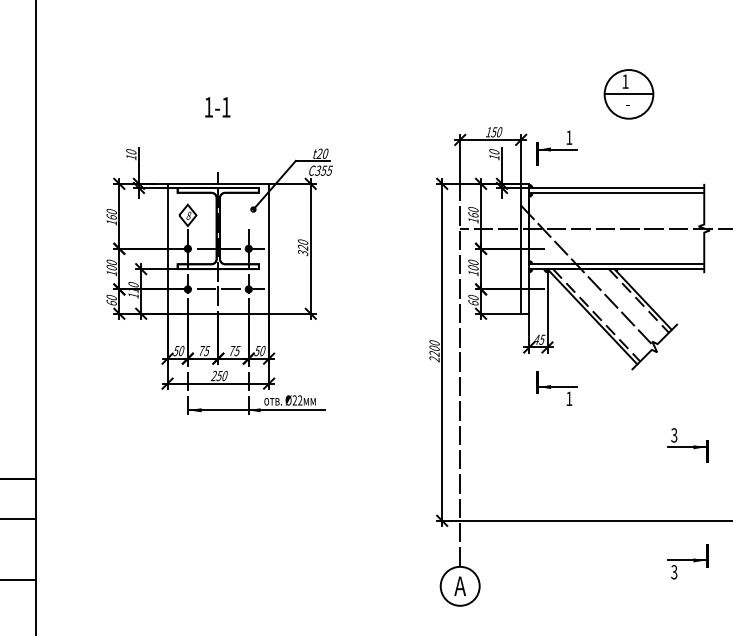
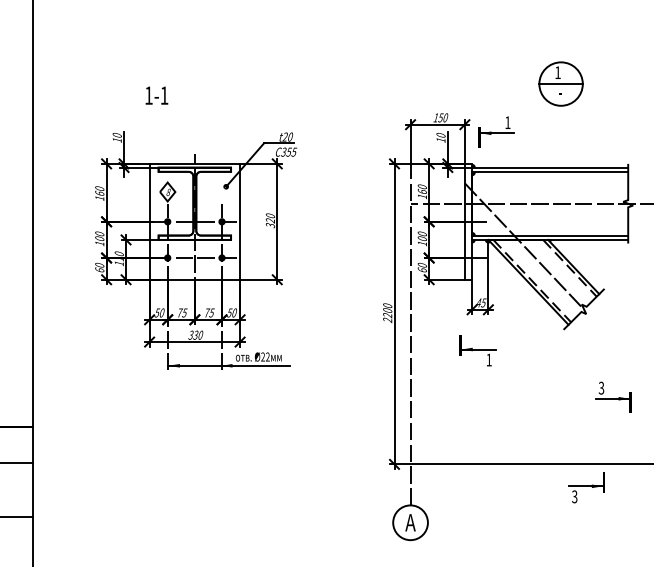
text: (217, 107) -> (156, 95), moved
text: (216, 375) -> (193, 334), 250 -> 330
part: (556, 388) -> (477, 350), moved
part: (687, 561) -> (586, 487), moved

